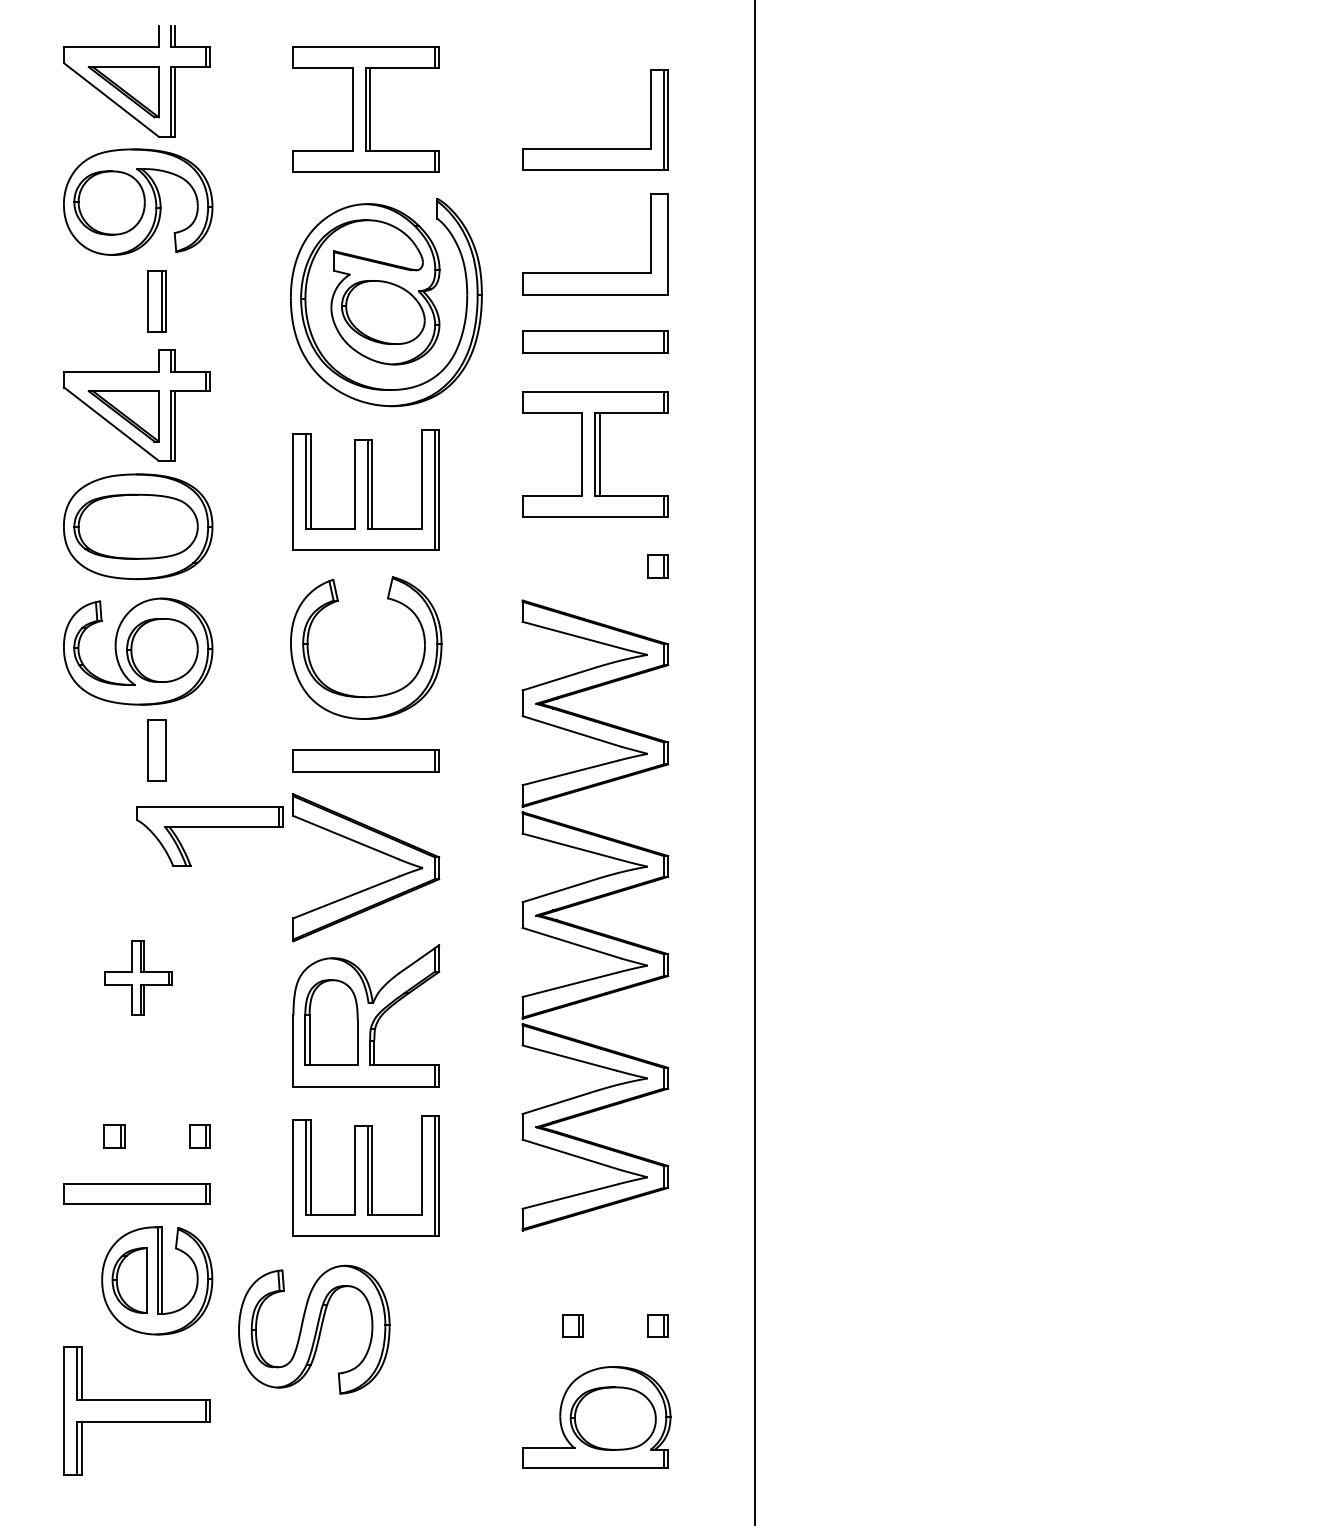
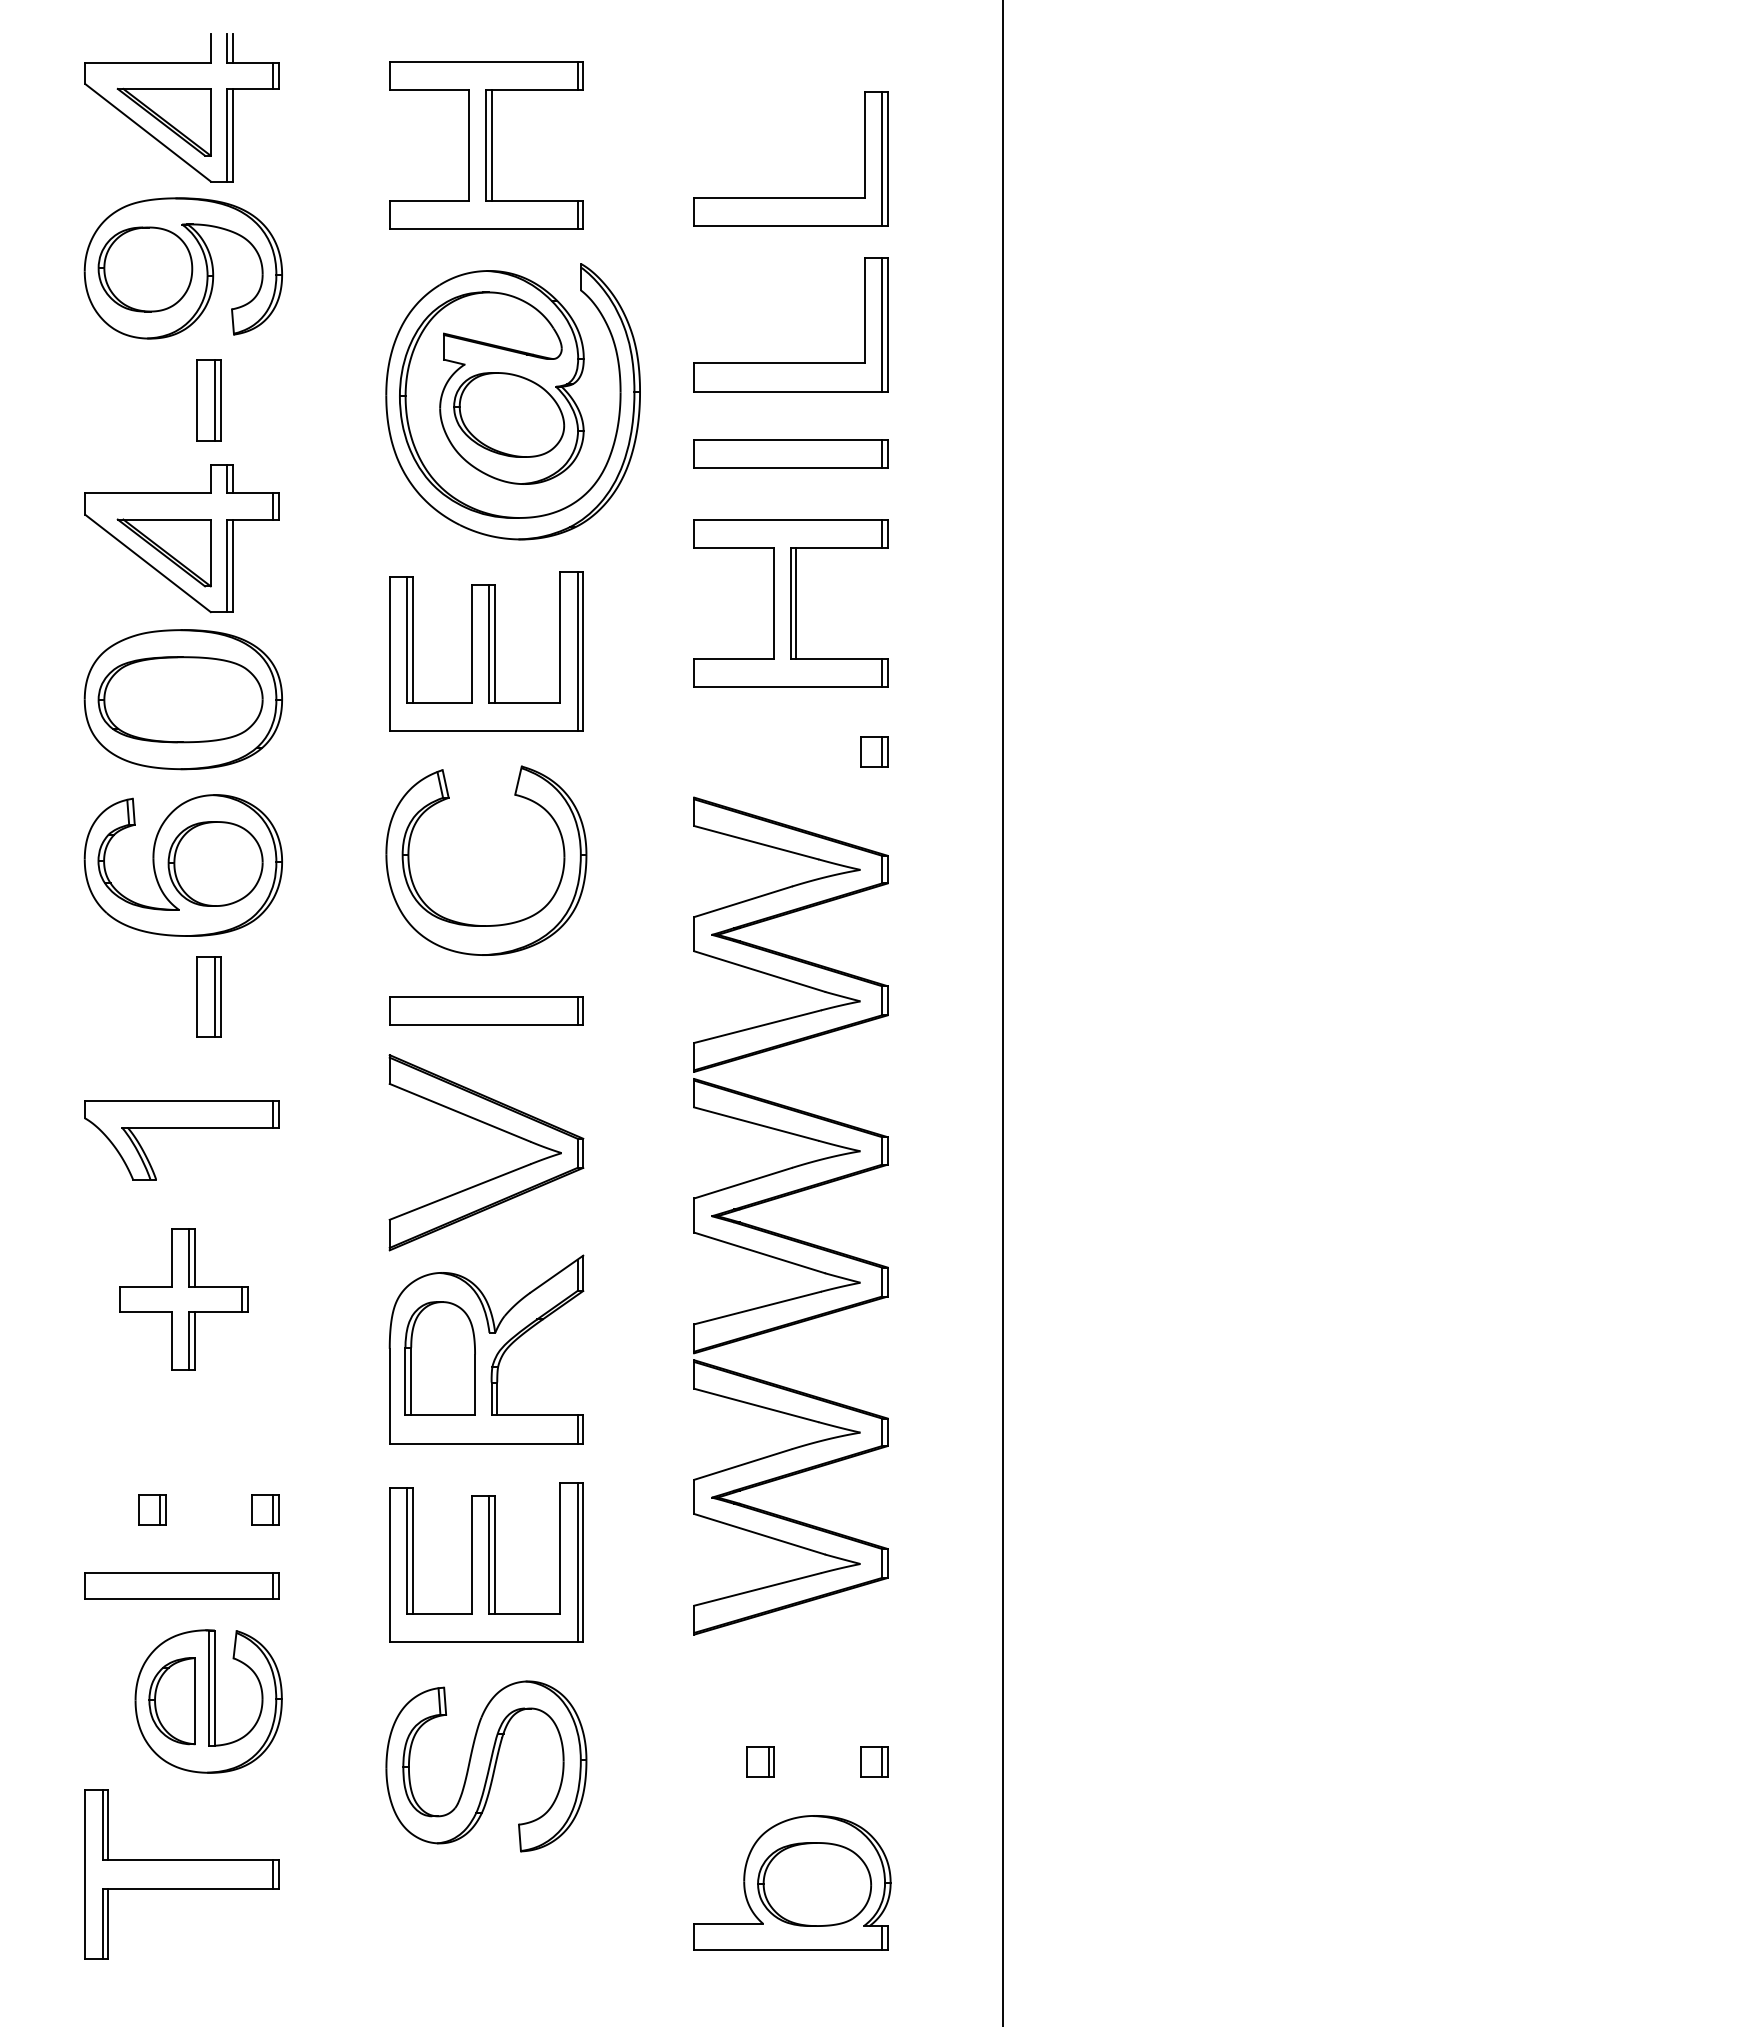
line: (663, 244) -> (881, 324), added
line: (162, 750) -> (215, 996), added
part: (209, 827) -> (181, 1128), moved
part: (138, 978) -> (183, 1299), size x1.43
part: (314, 1329) -> (486, 1766), moved

